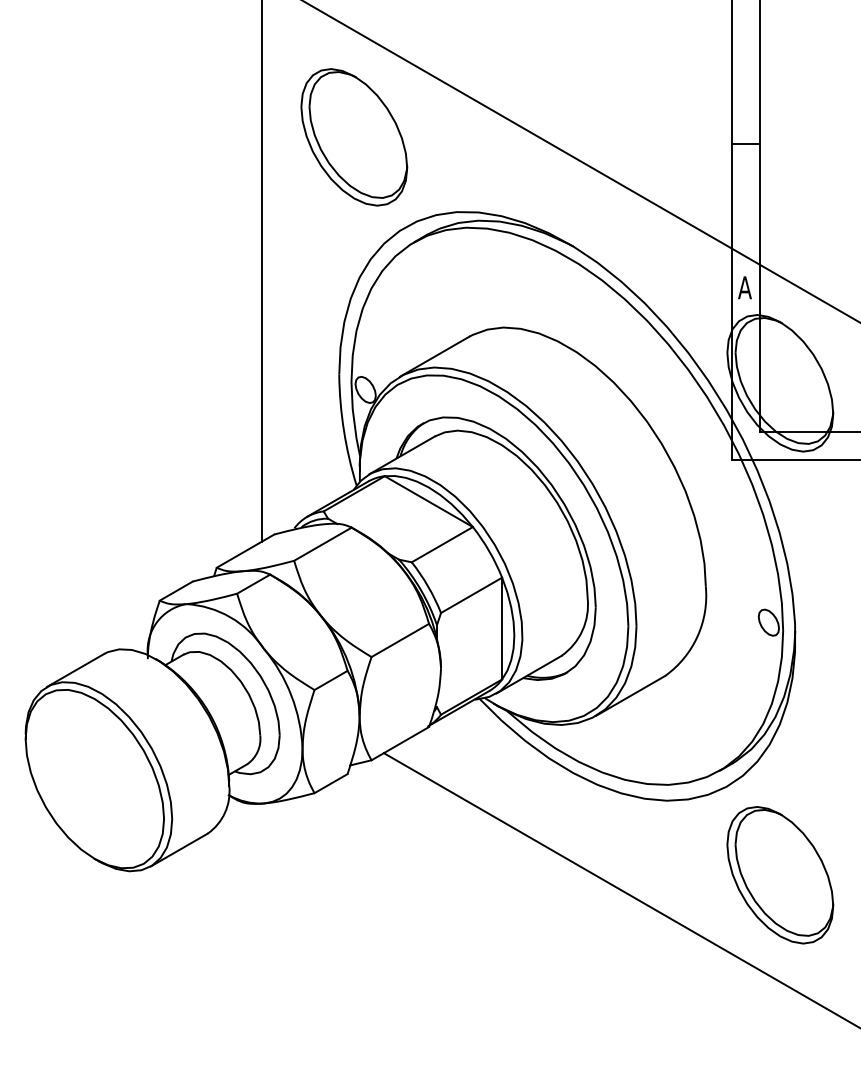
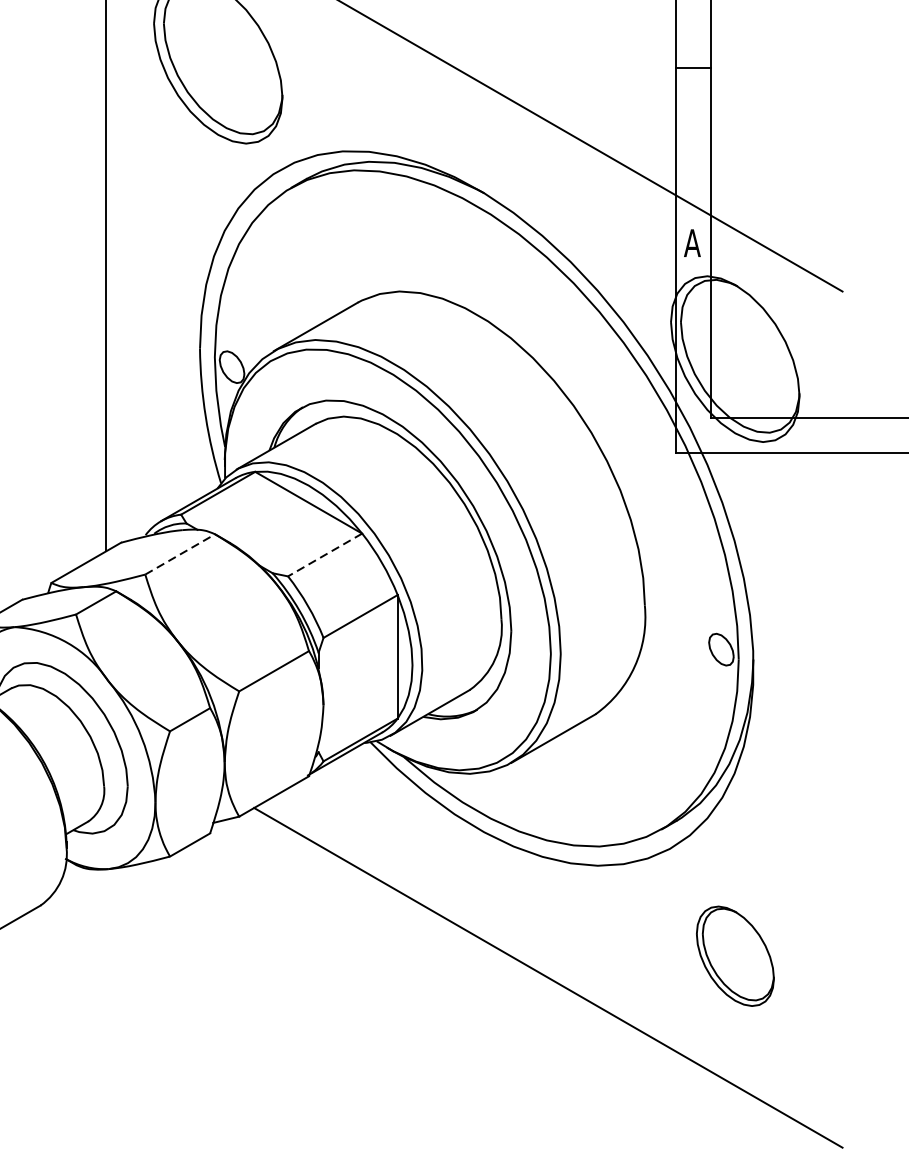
line: (323, 543) -> (180, 553), solid -> dashed
line: (441, 544) -> (324, 554), solid -> dashed
part: (780, 875) -> (735, 956), size x0.6

